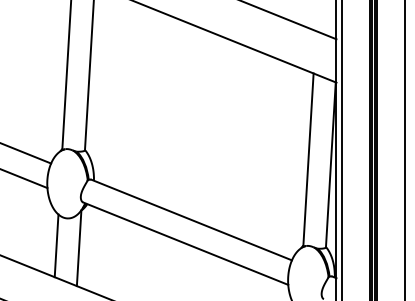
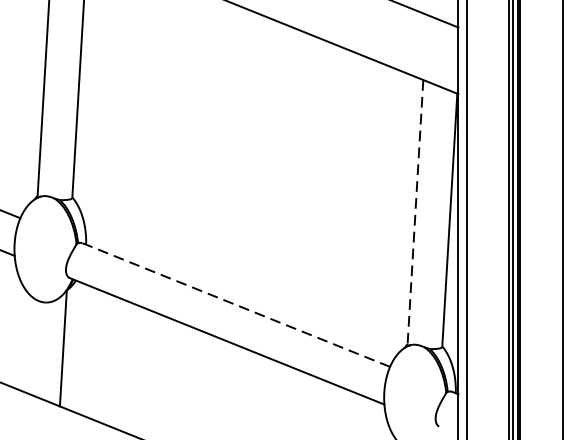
line: (308, 160) -> (415, 213), solid -> dashed
line: (191, 219) -> (235, 304), solid -> dashed
line: (56, 245) -> (28, 344), removed

